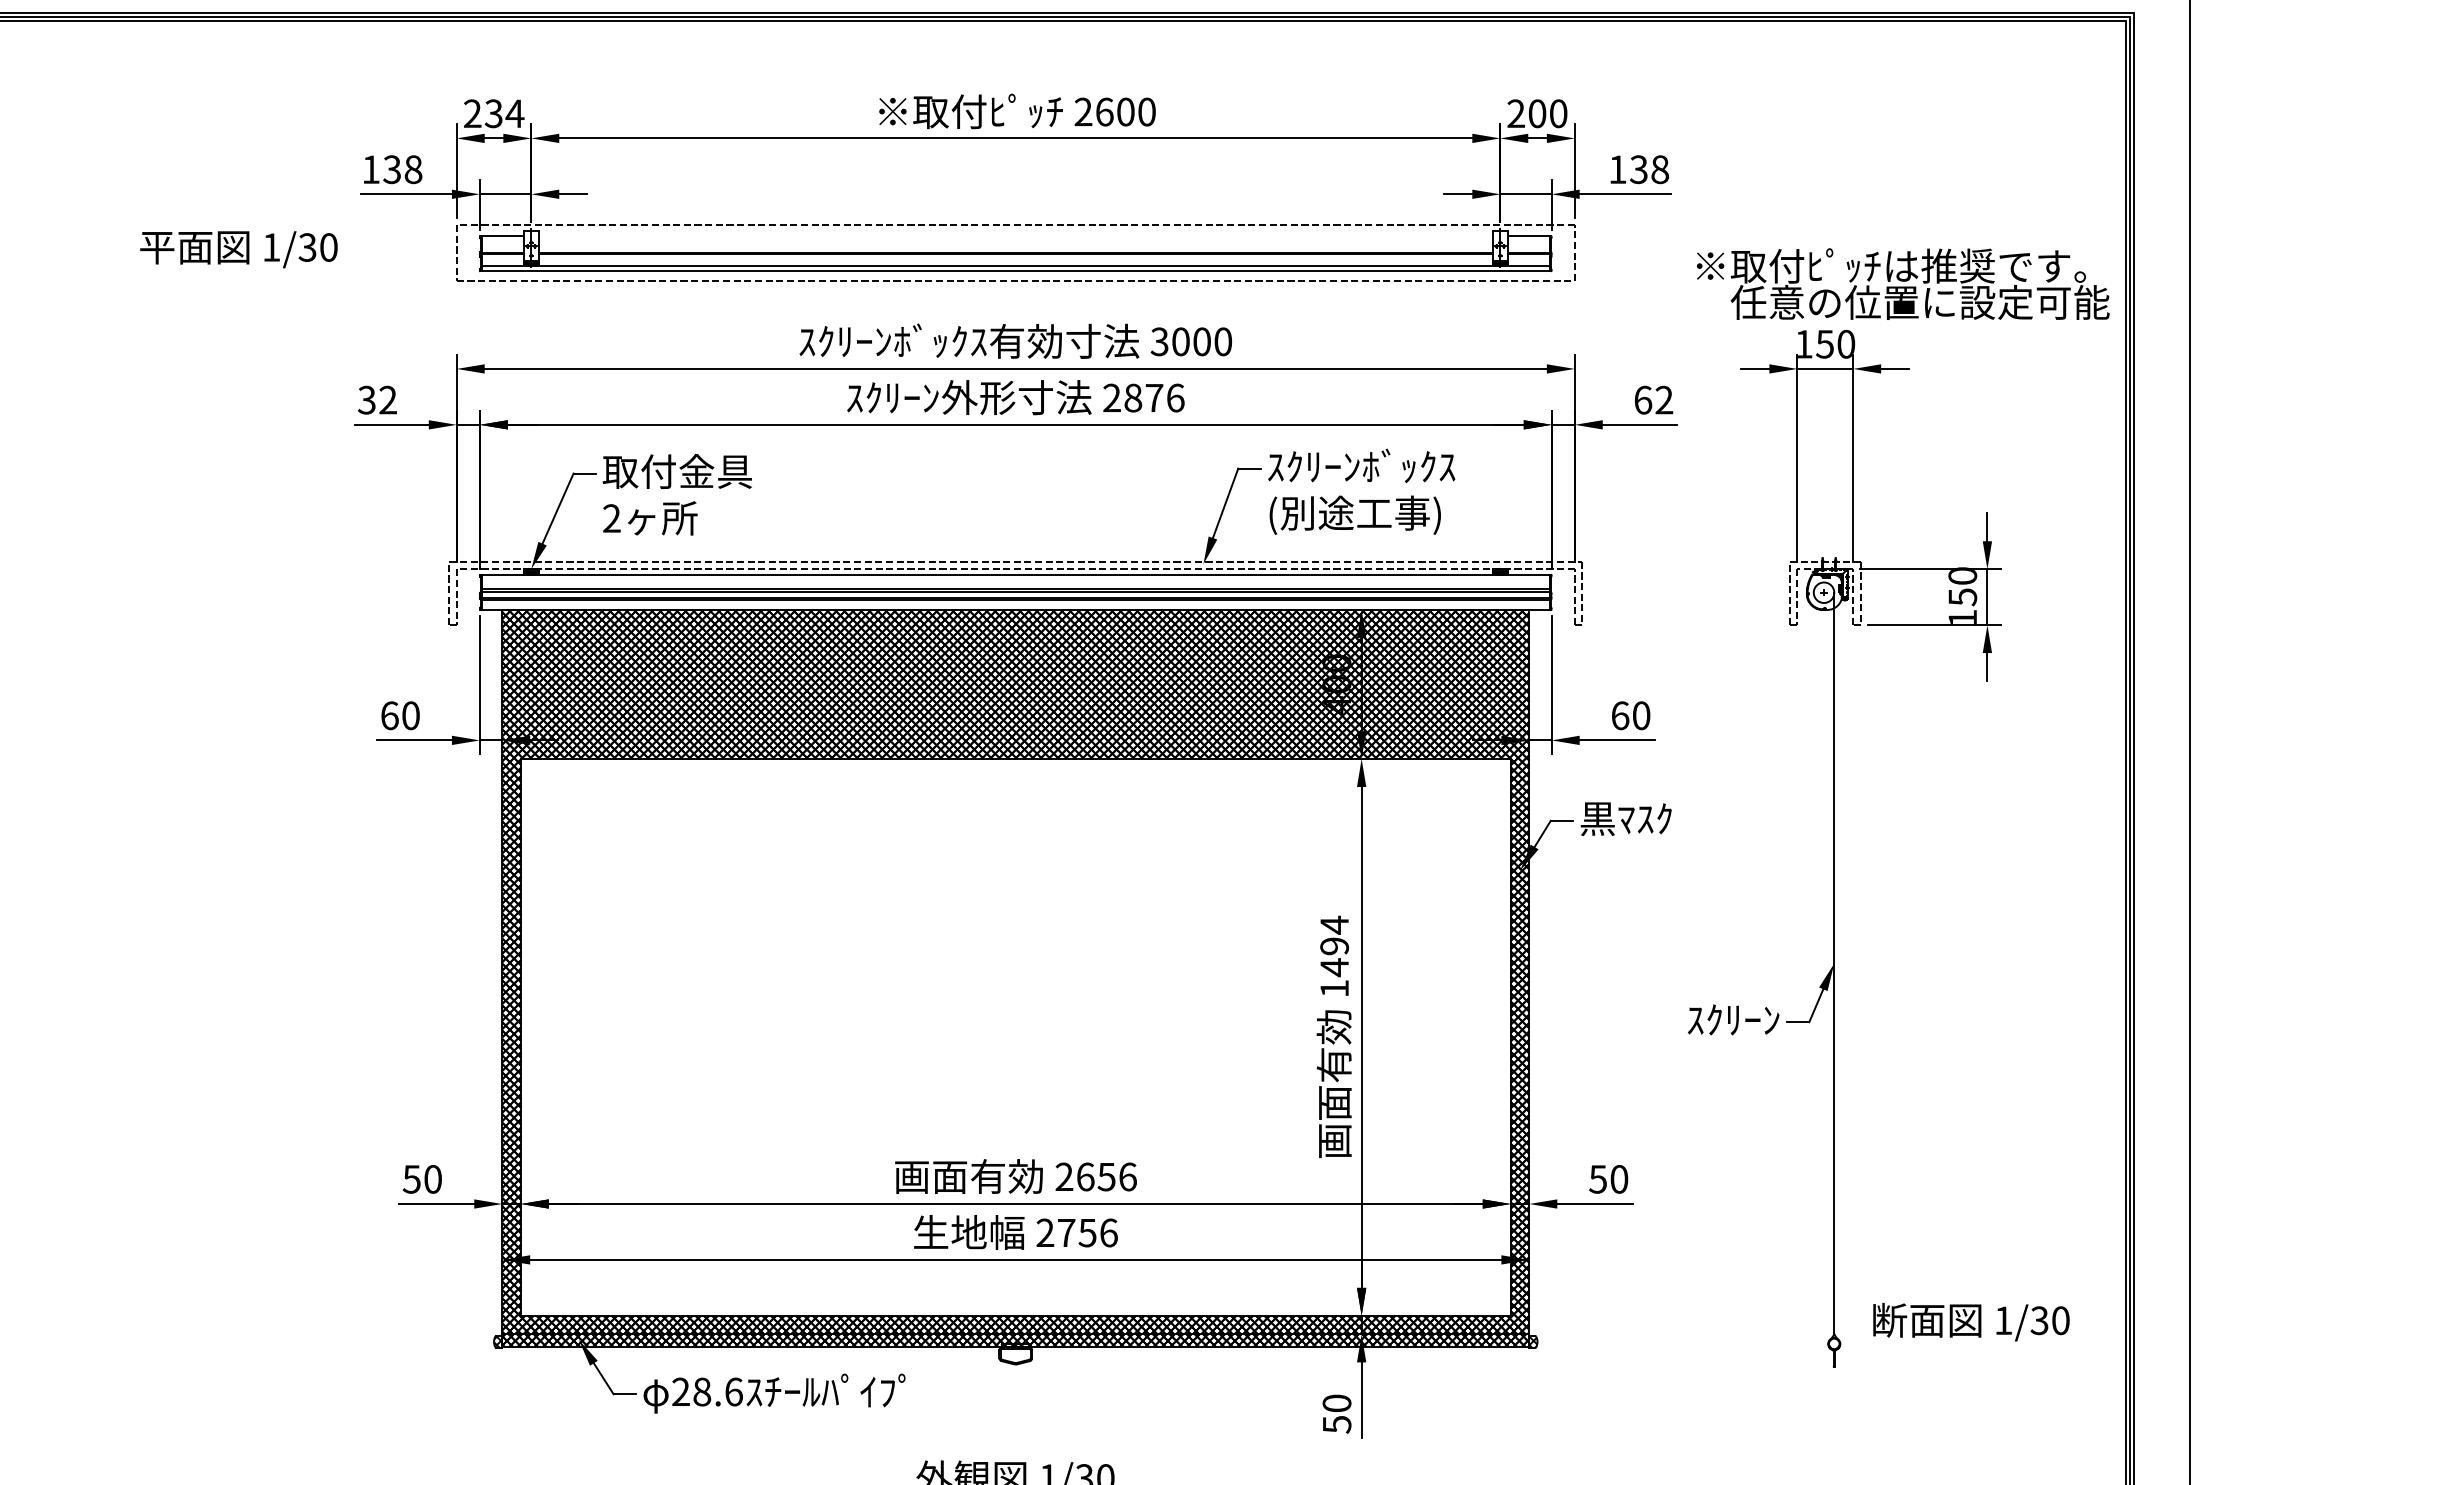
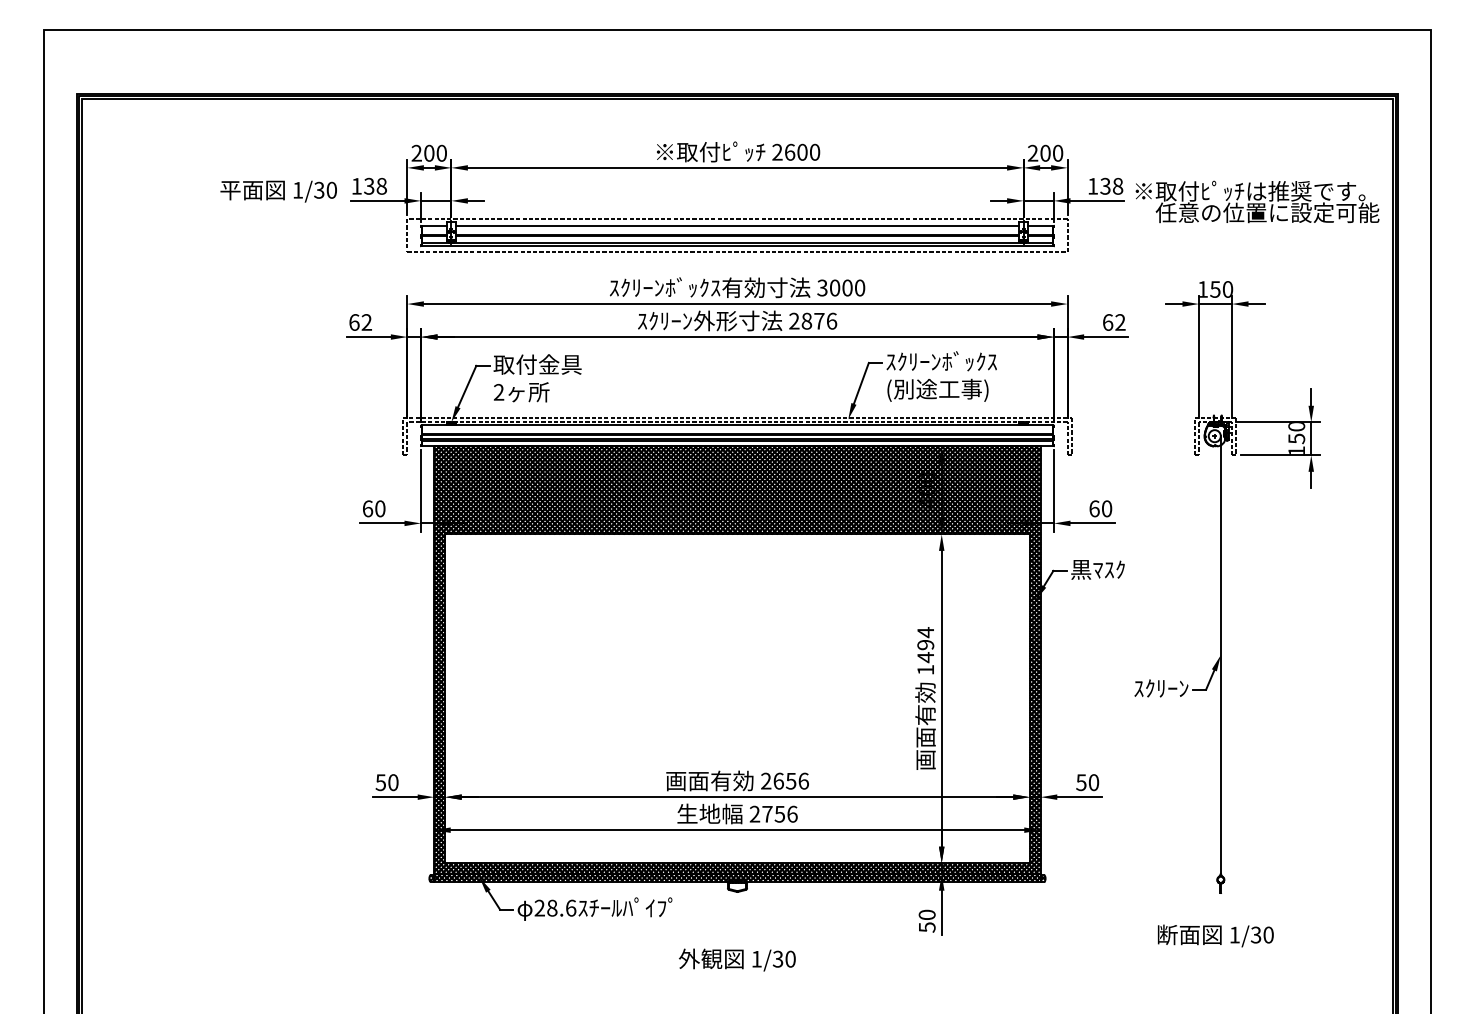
text: (504, 112) -> (435, 152), 234 -> 200
line: (1015, 235) -> (737, 225), added
text: (238, 249) -> (278, 191), moved
text: (1903, 283) -> (1257, 201), moved
text: (367, 400) -> (354, 322), 32 -> 62
text: (1970, 1321) -> (1215, 935), moved

